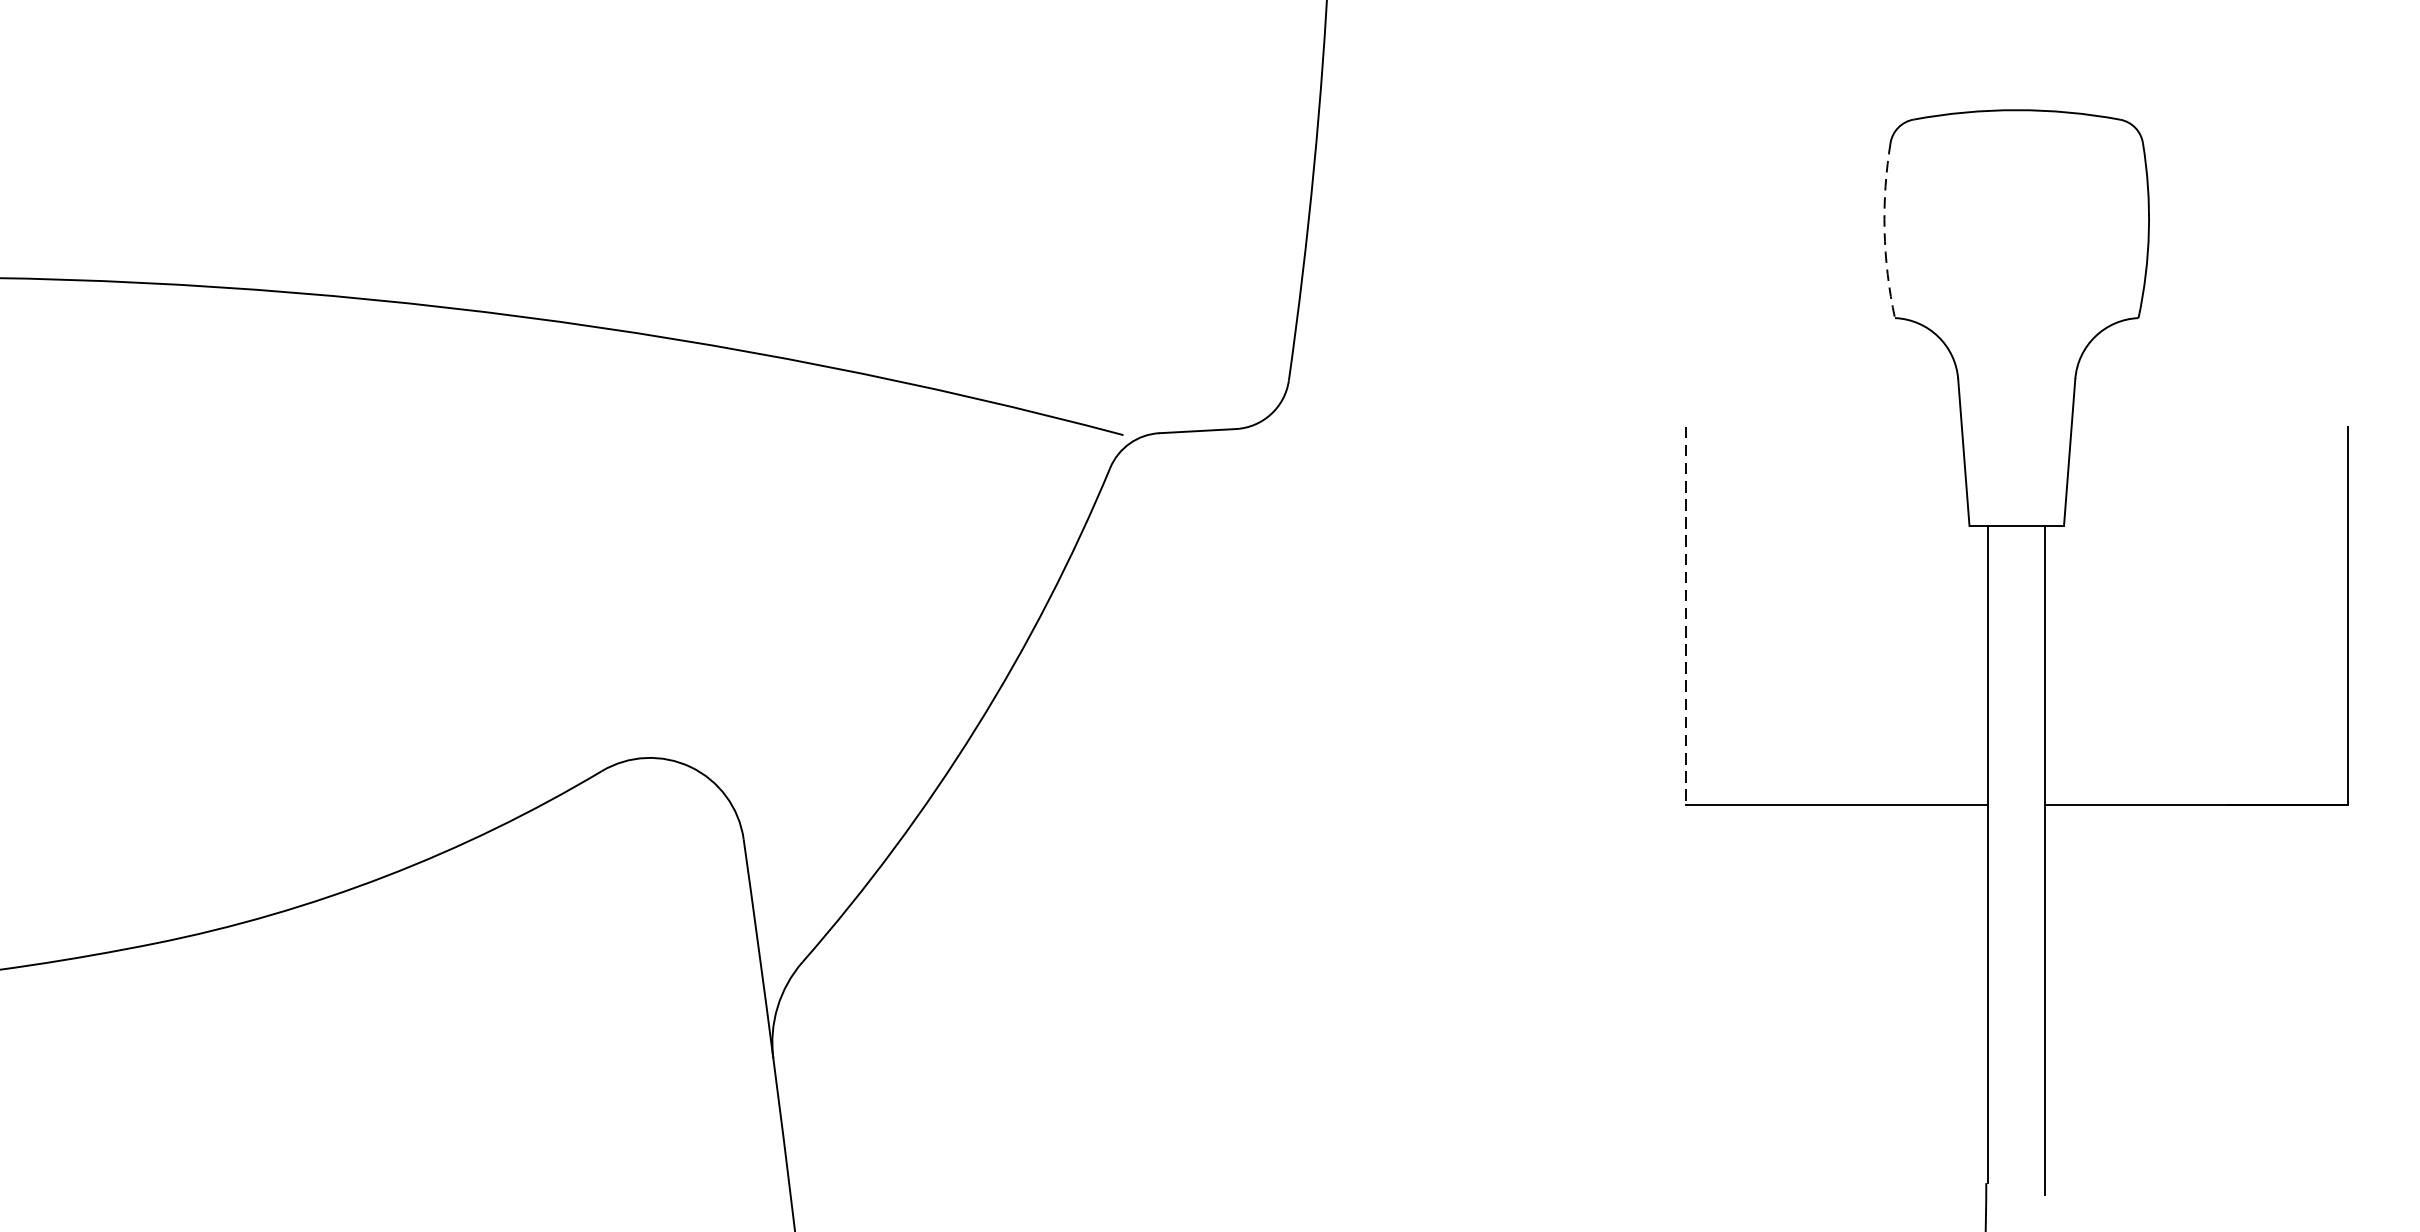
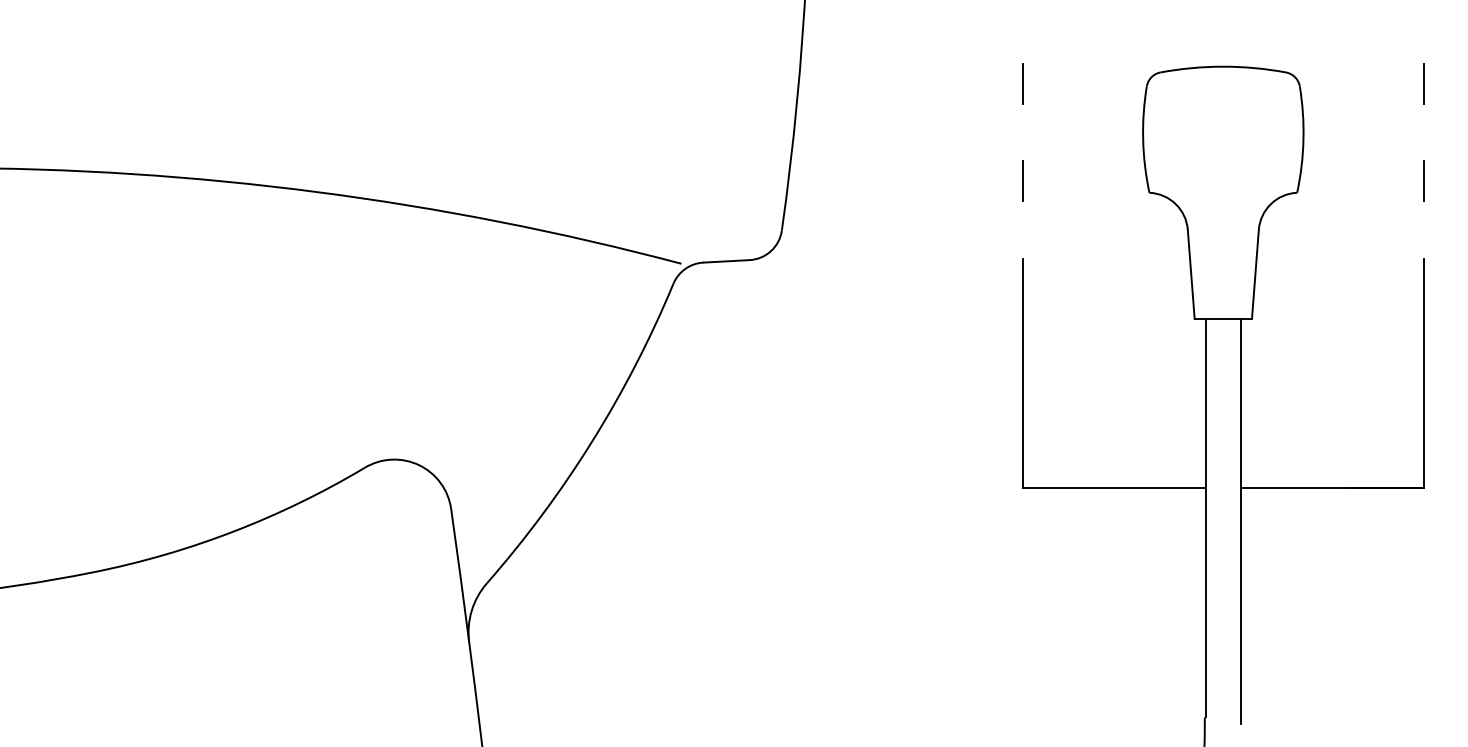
line: (1685, 137) -> (1022, 83), added
line: (2346, 137) -> (1423, 83), added
arc: (1885, 230) -> (1143, 139), dashed -> solid
line: (1685, 297) -> (1022, 180), added
line: (2346, 299) -> (1423, 181), added
line: (1685, 616) -> (1022, 373), dashed -> solid

